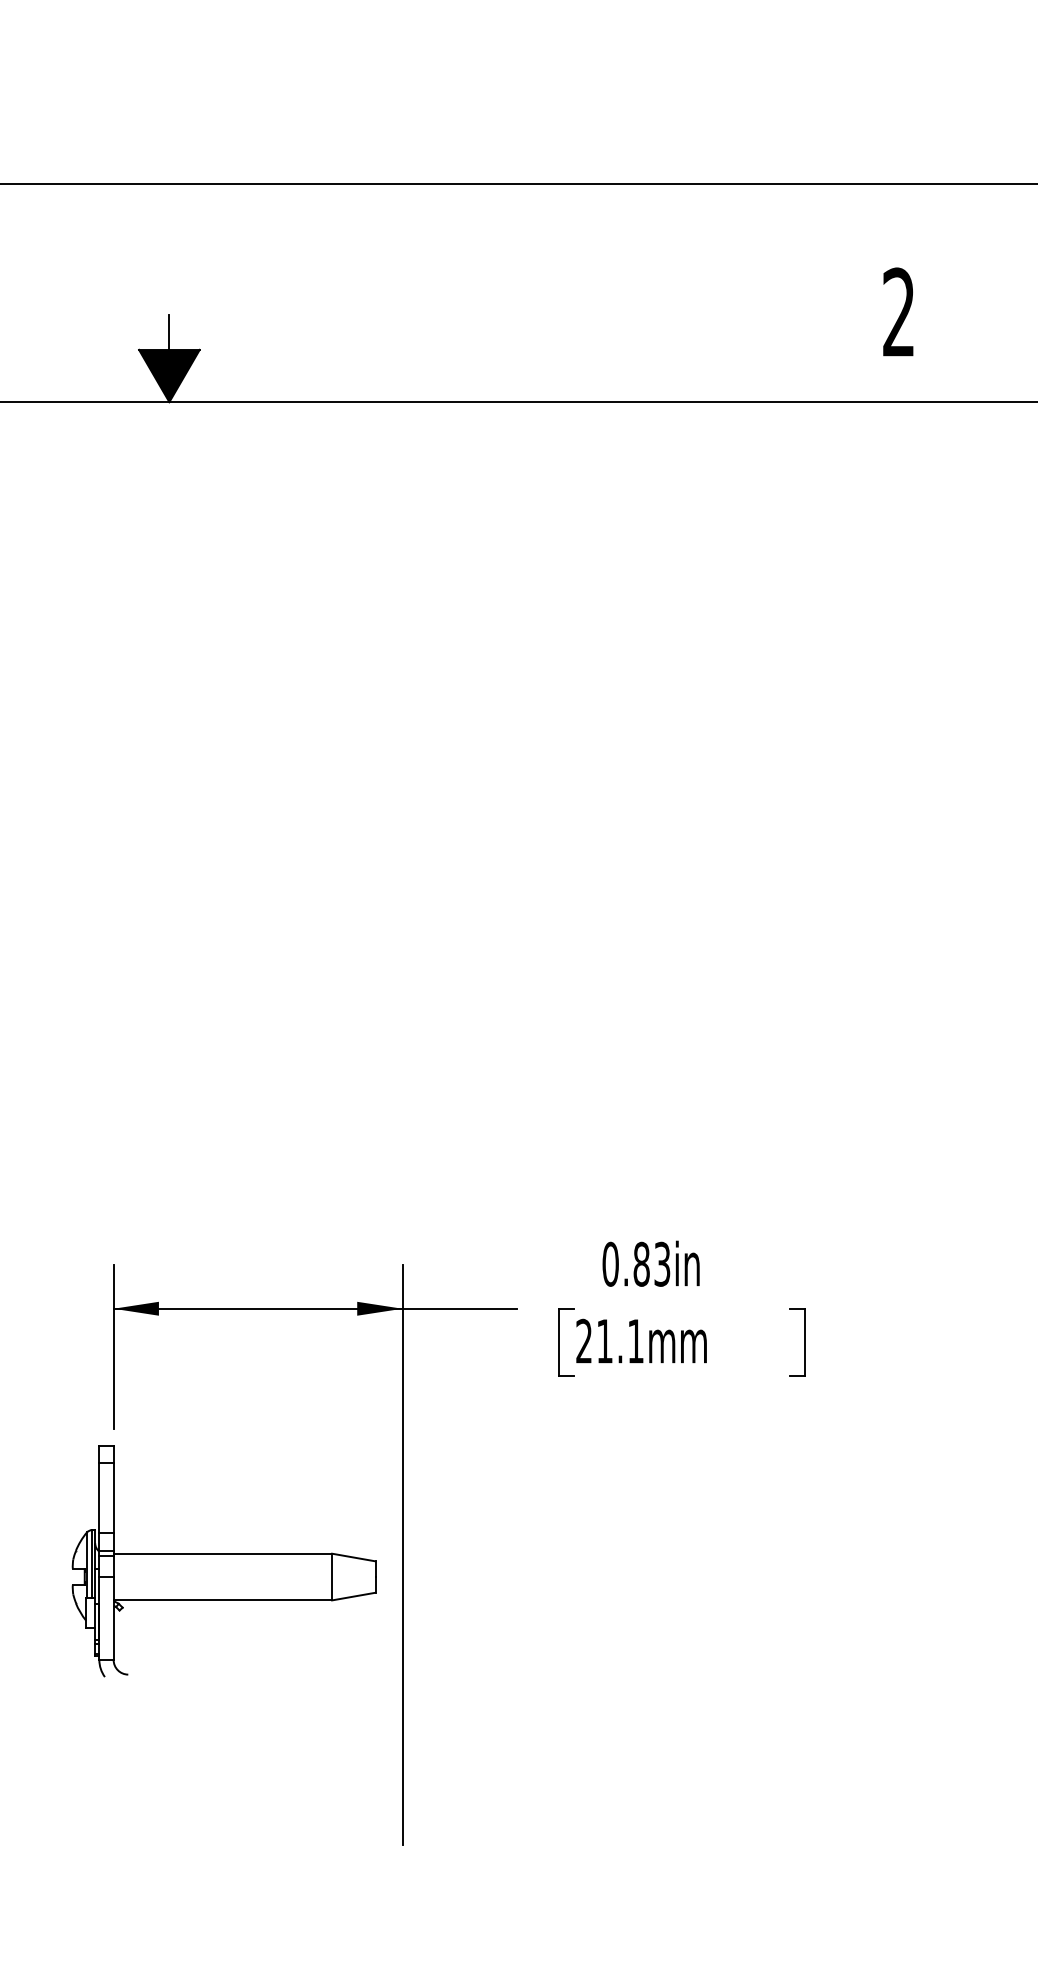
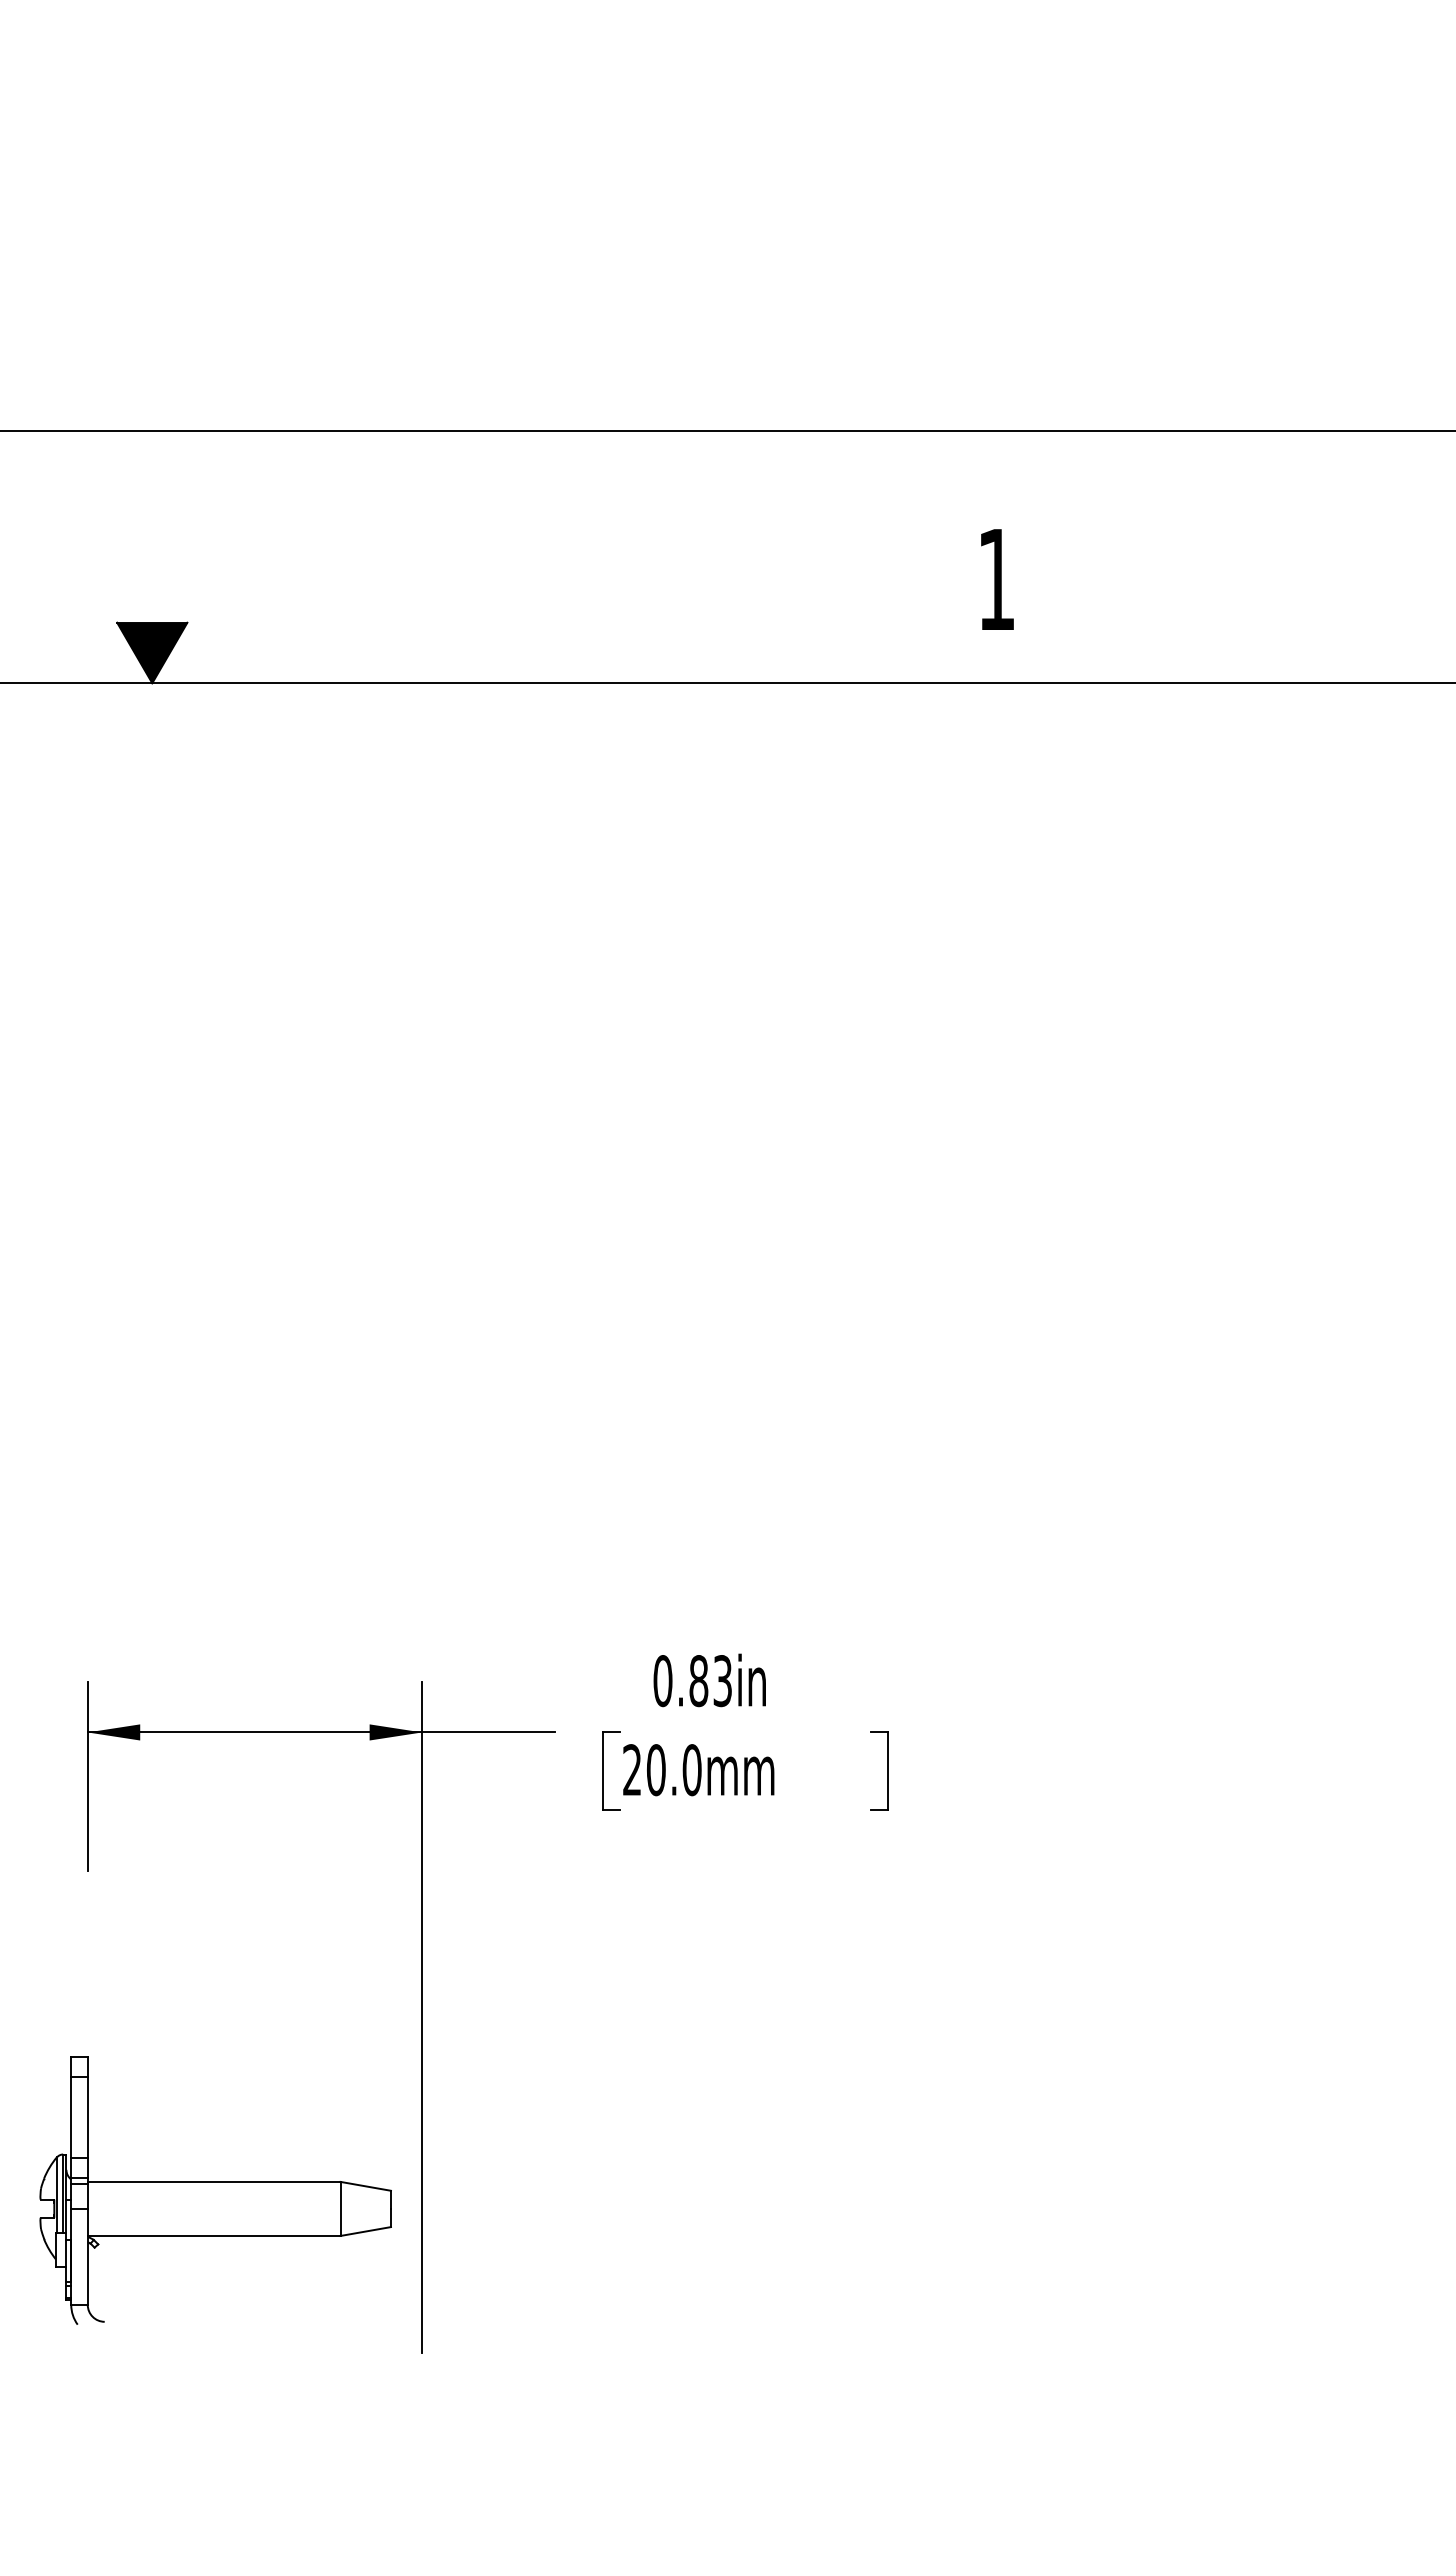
text: (898, 311) -> (995, 578), 2 -> 1
line: (169, 332) -> (152, 602), removed
text: (620, 1341) -> (674, 1770), 21.1mm -> 20.0mm
part: (224, 1561) -> (215, 2190), moved

